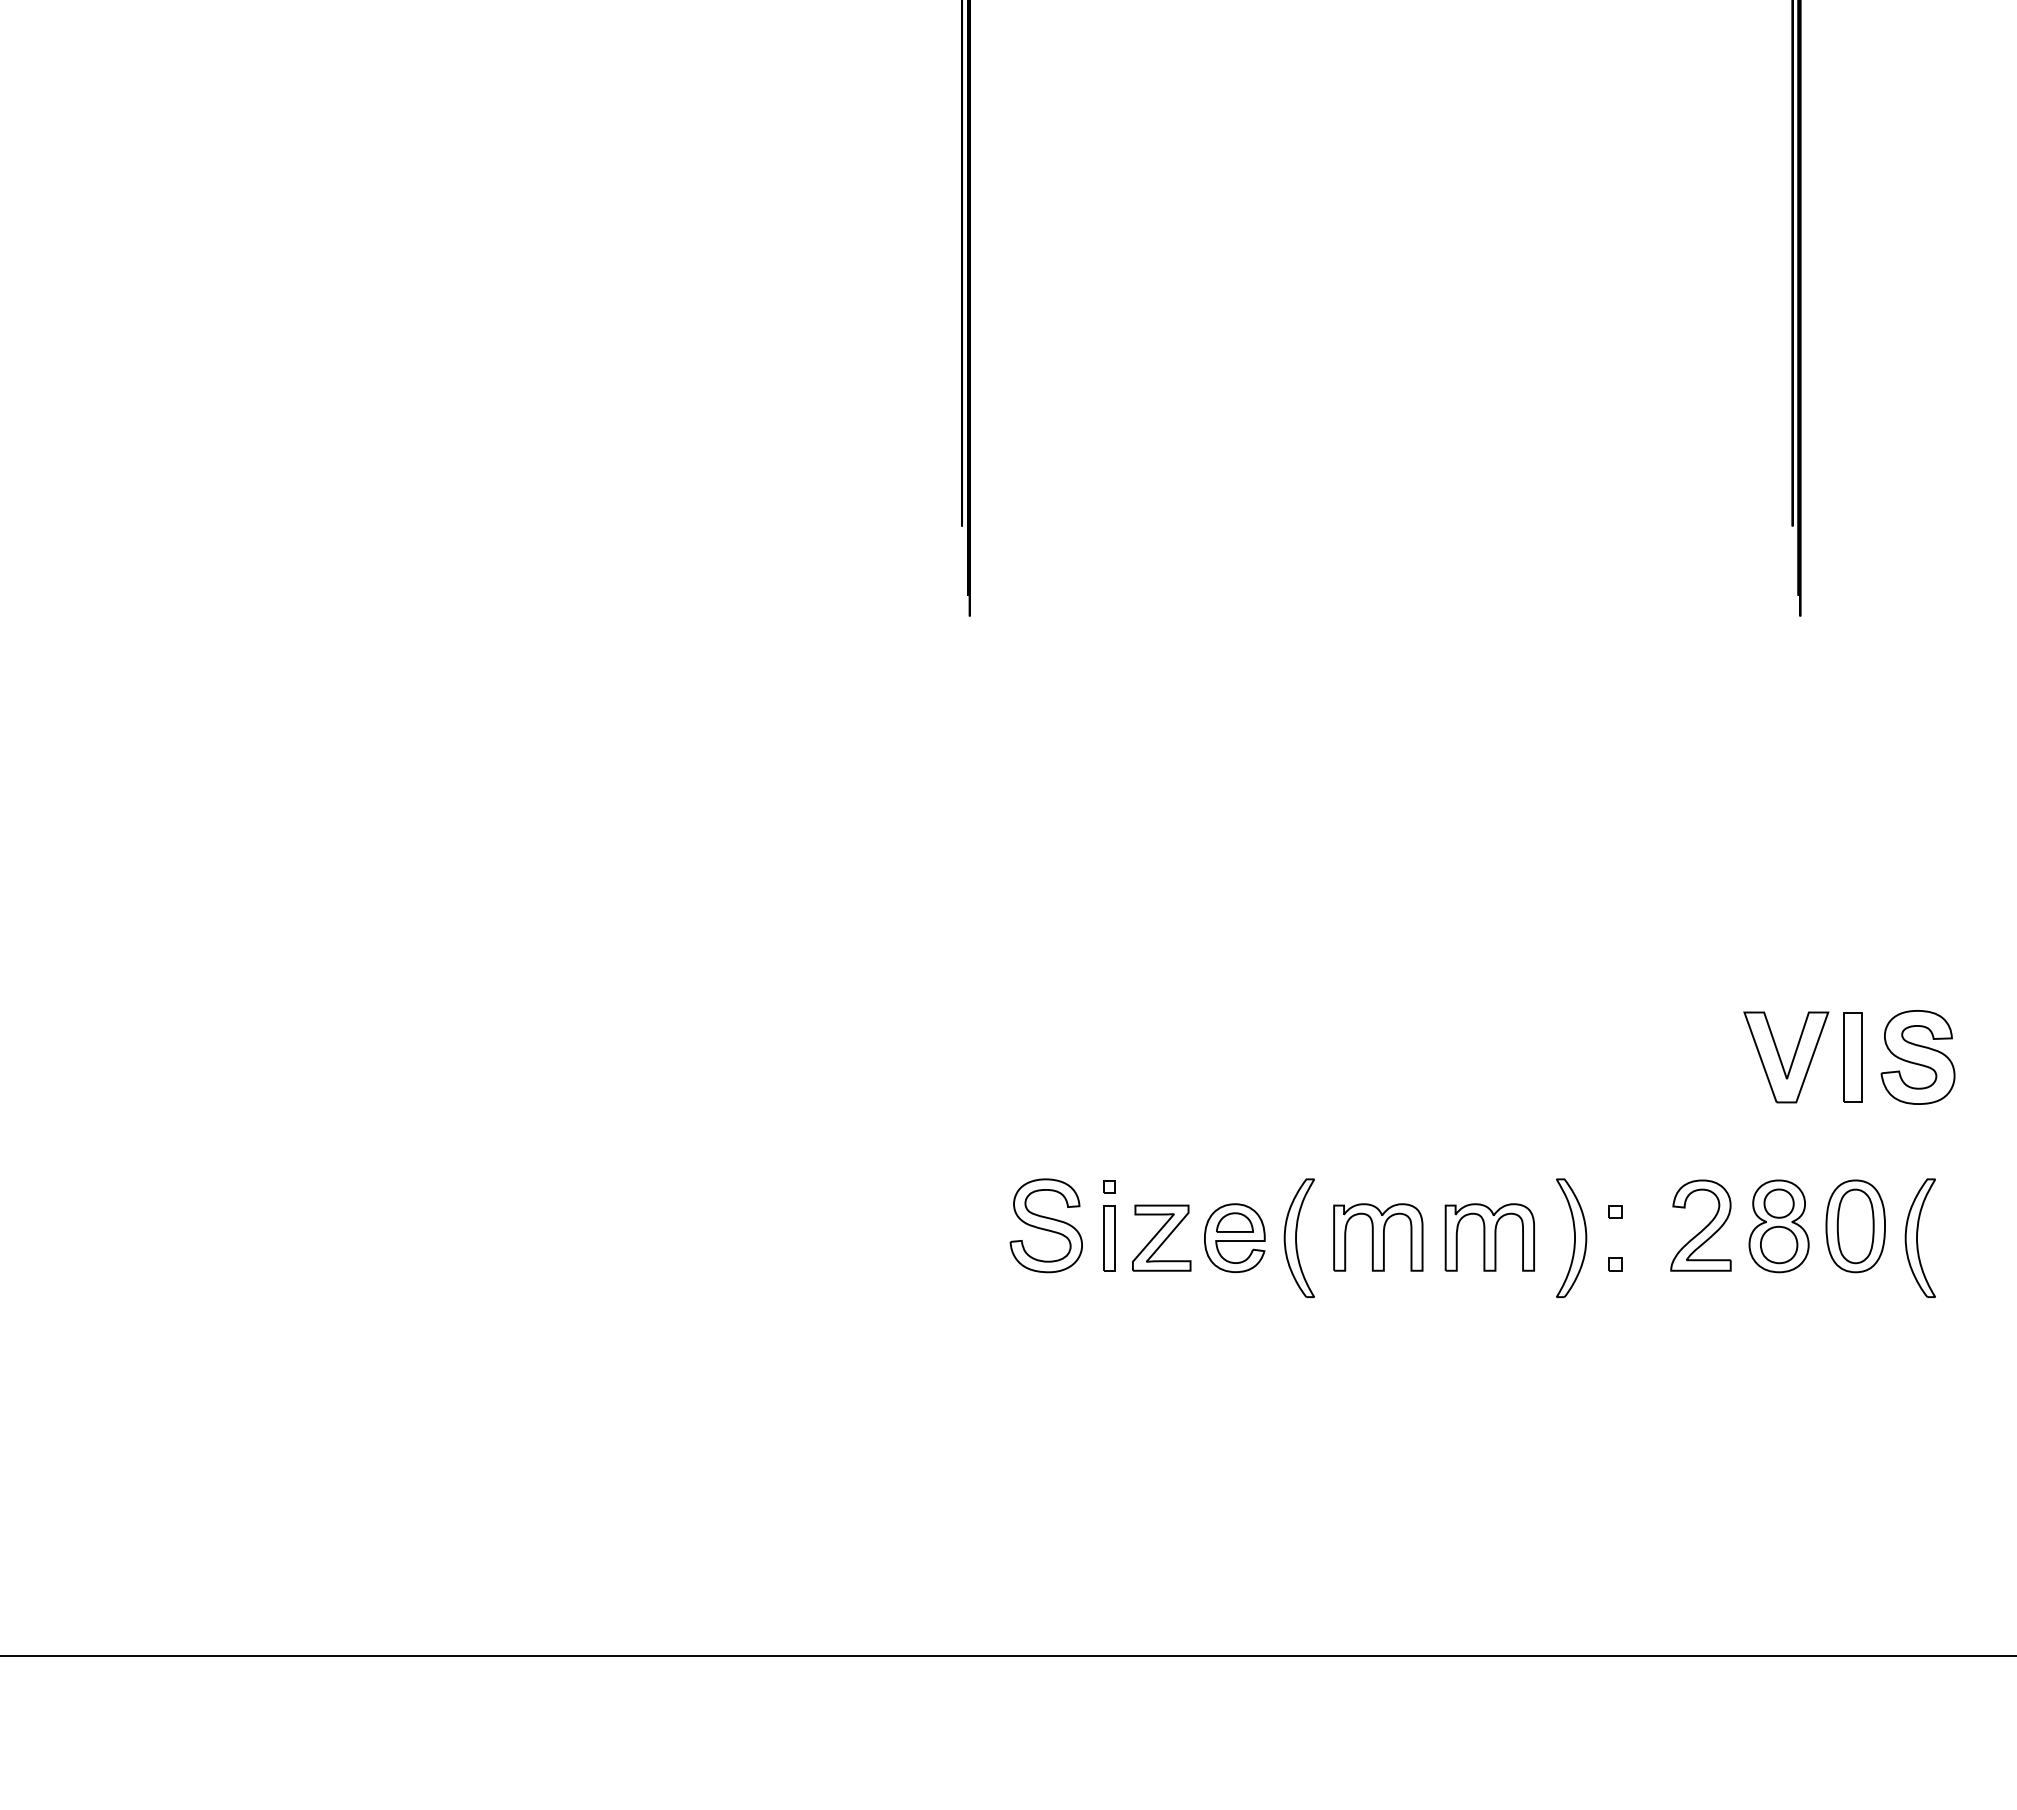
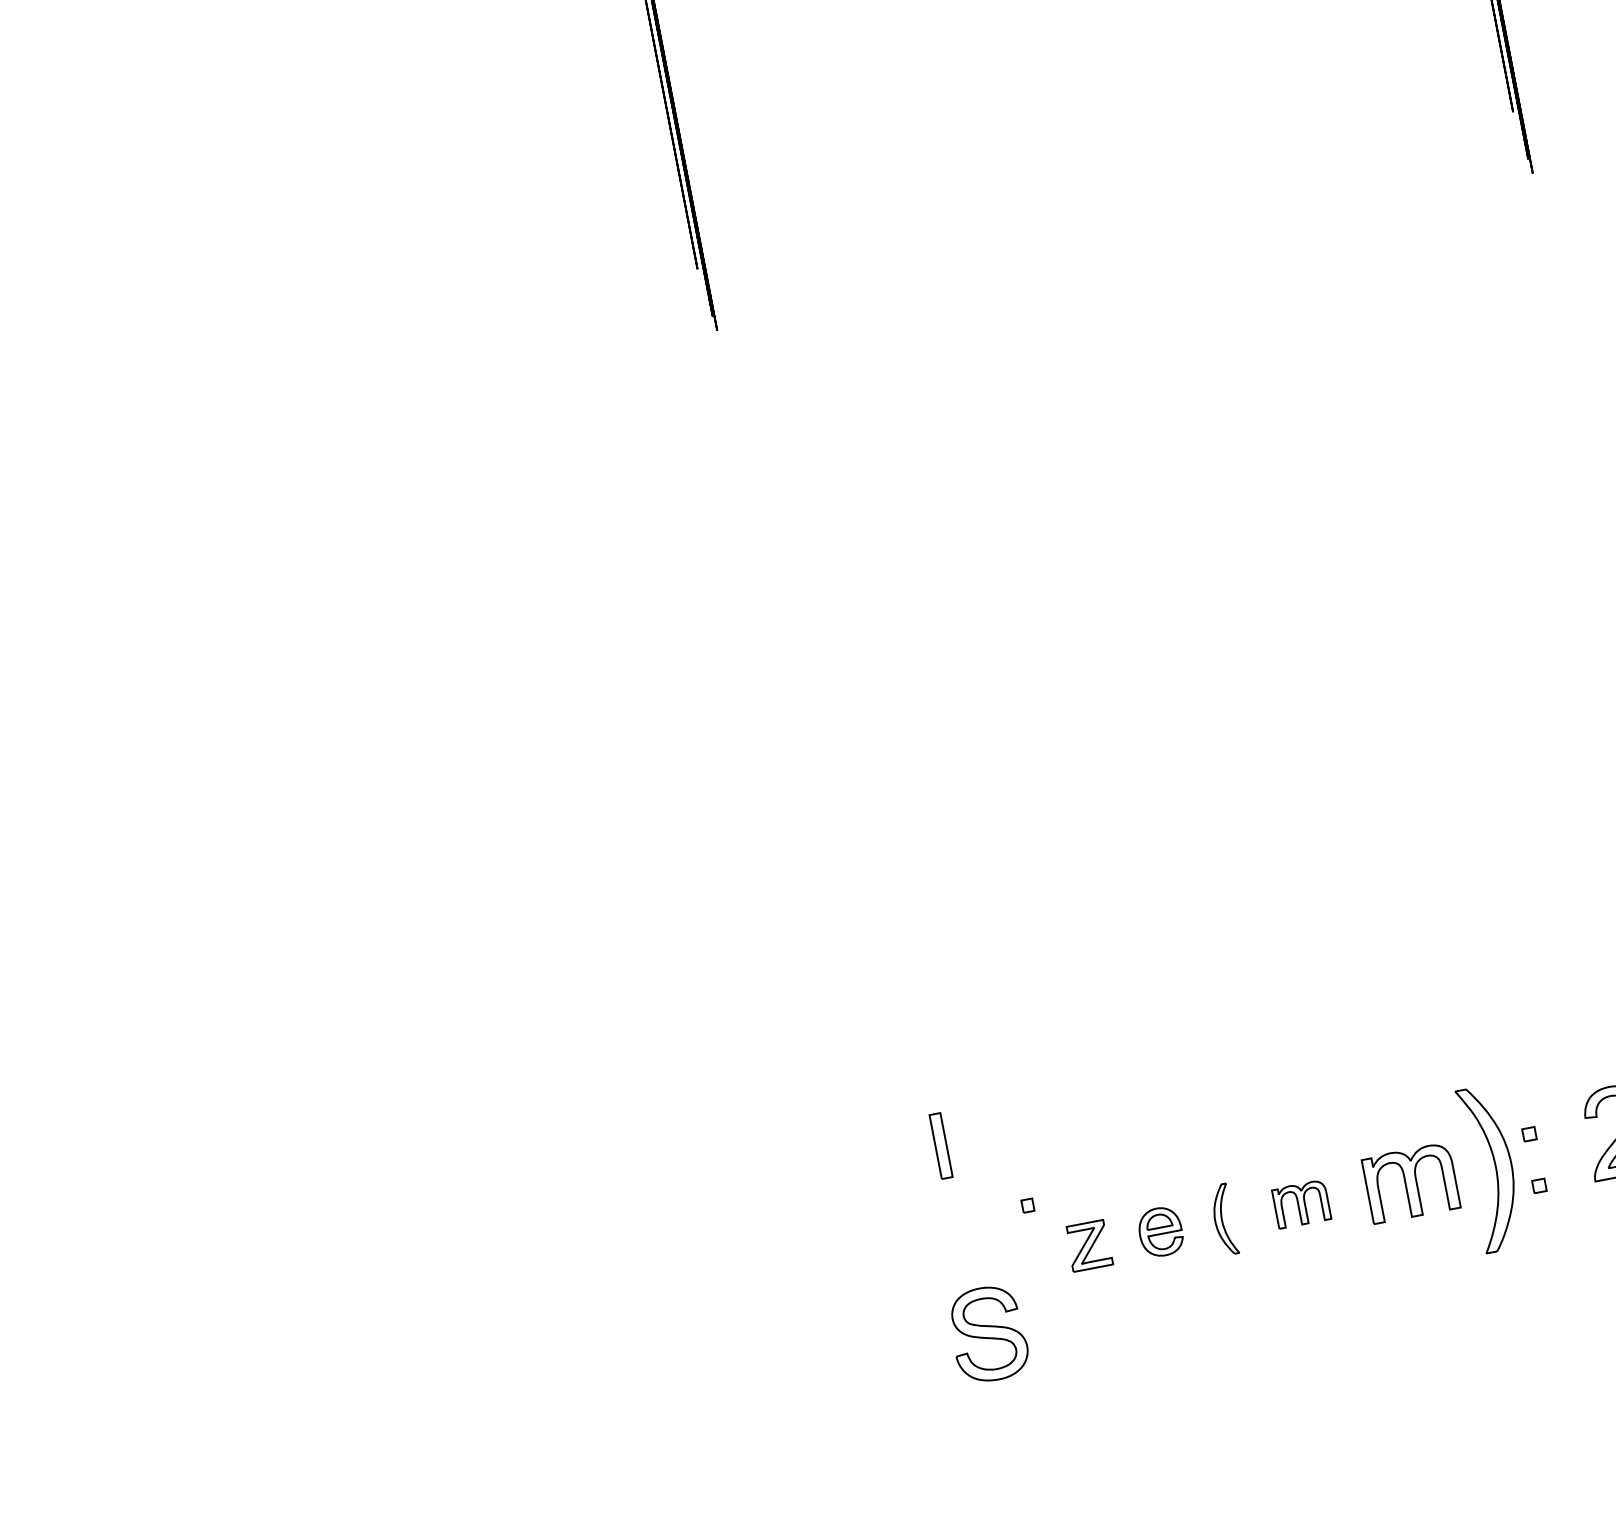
part: (1045, 1225) -> (987, 1333), moved
part: (1161, 1237) -> (1088, 1245), size x0.7
part: (1234, 1237) -> (1160, 1231), size x0.7
part: (1298, 1237) -> (1223, 1219), size x0.6
part: (1378, 1237) -> (1301, 1204), size x0.6
part: (1571, 1237) -> (1491, 1167), size x1.4
part: (1109, 1238) -> (941, 1146), moved

